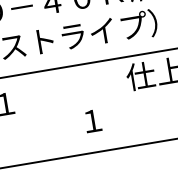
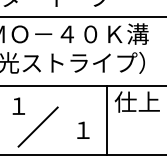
line: (121, 102) -> (107, 119), added
line: (33, 125) -> (37, 126), added

